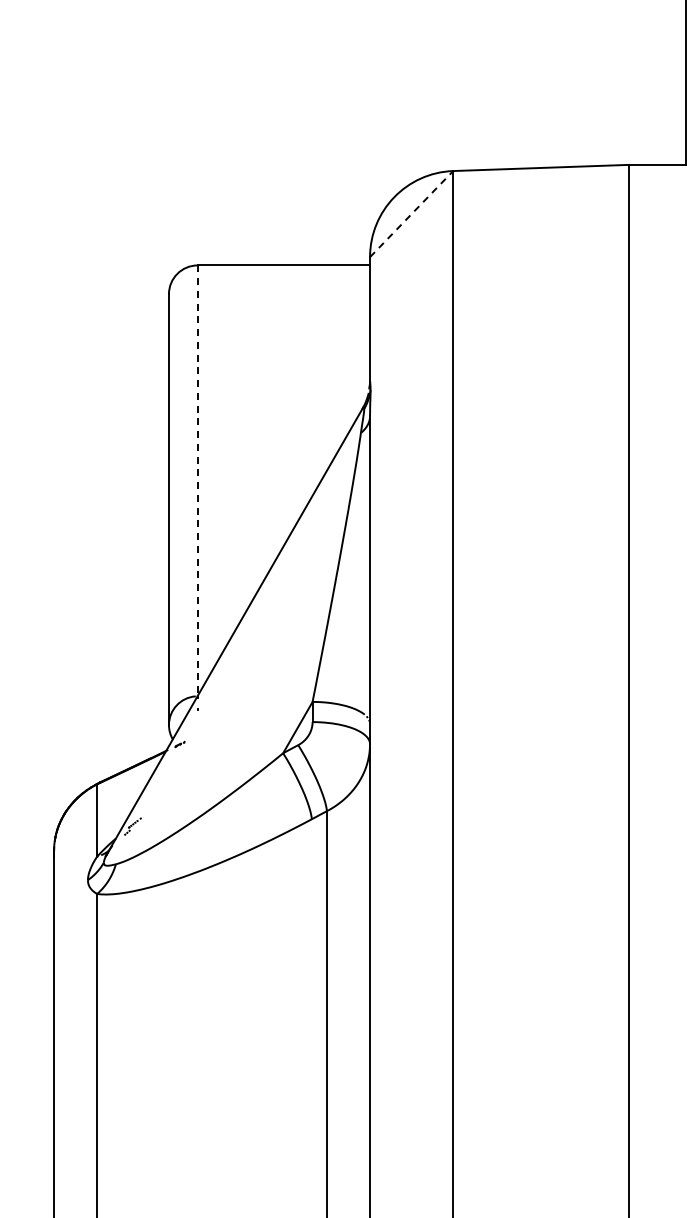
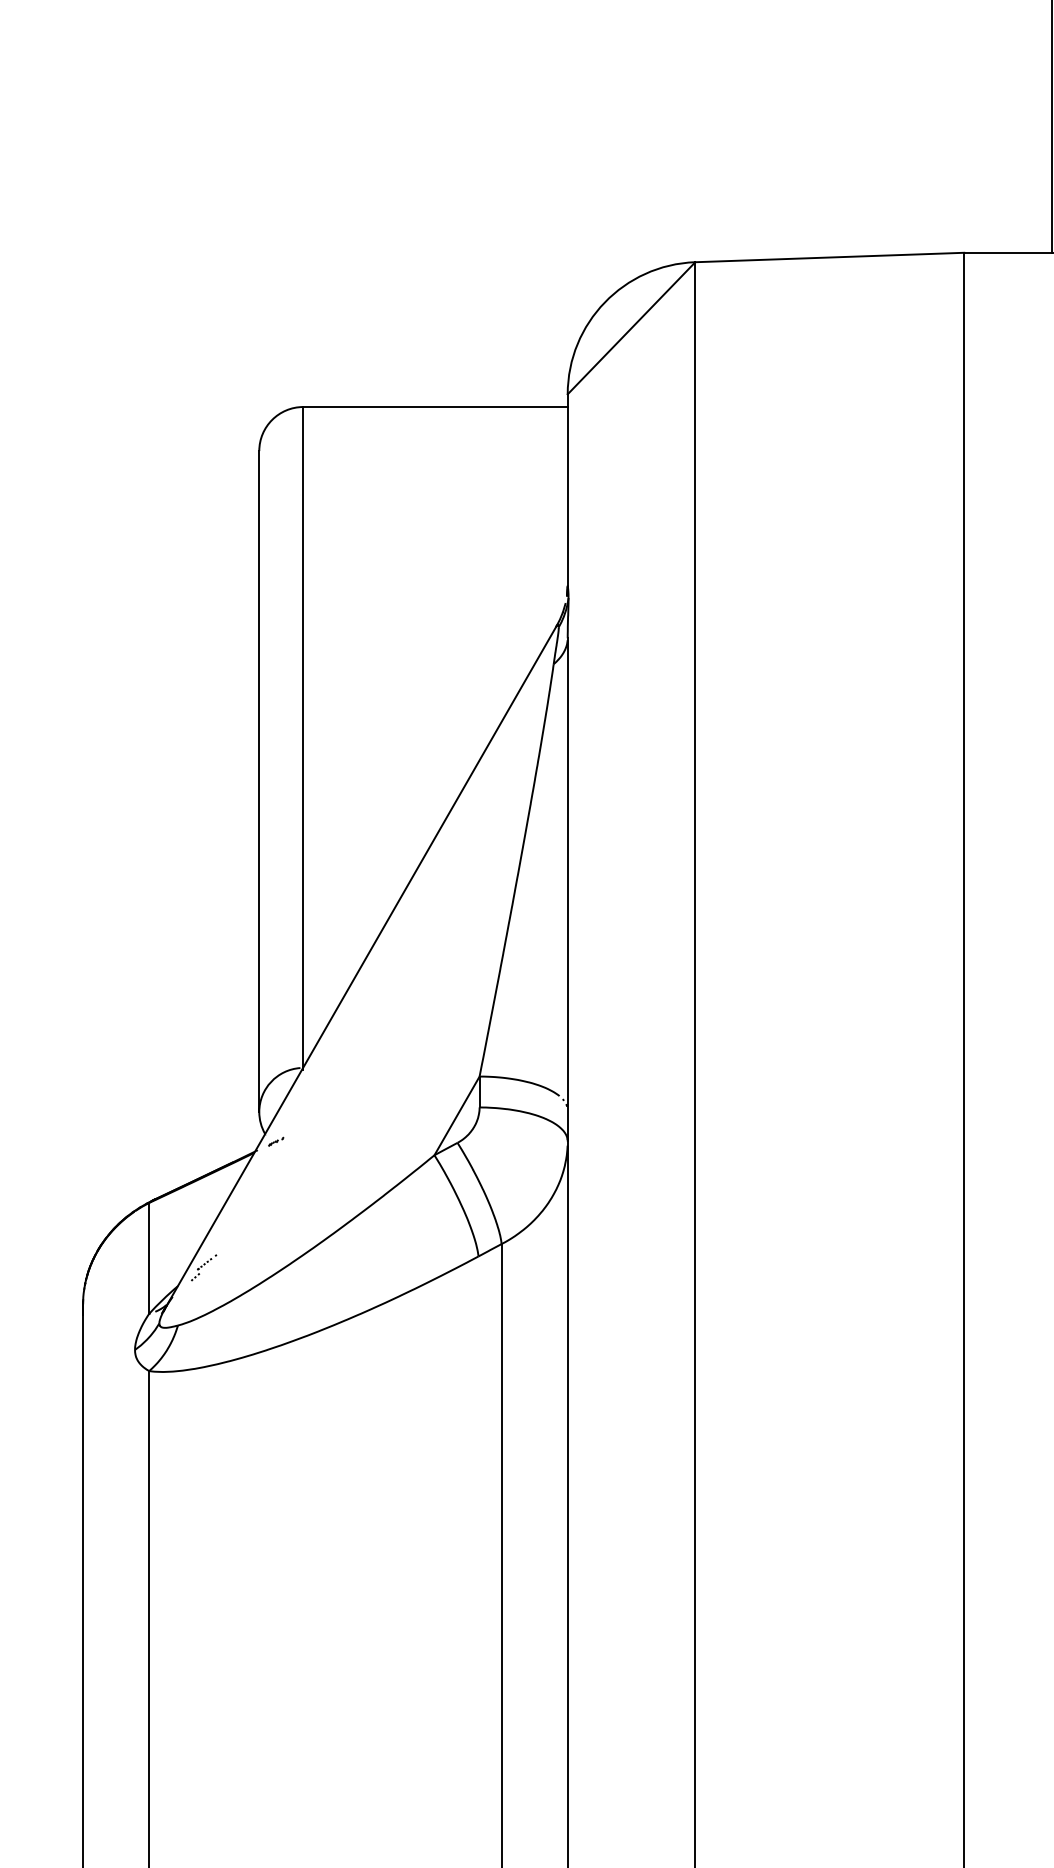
line: (411, 214) -> (631, 328), dashed -> solid
line: (197, 481) -> (303, 738), dashed -> solid

